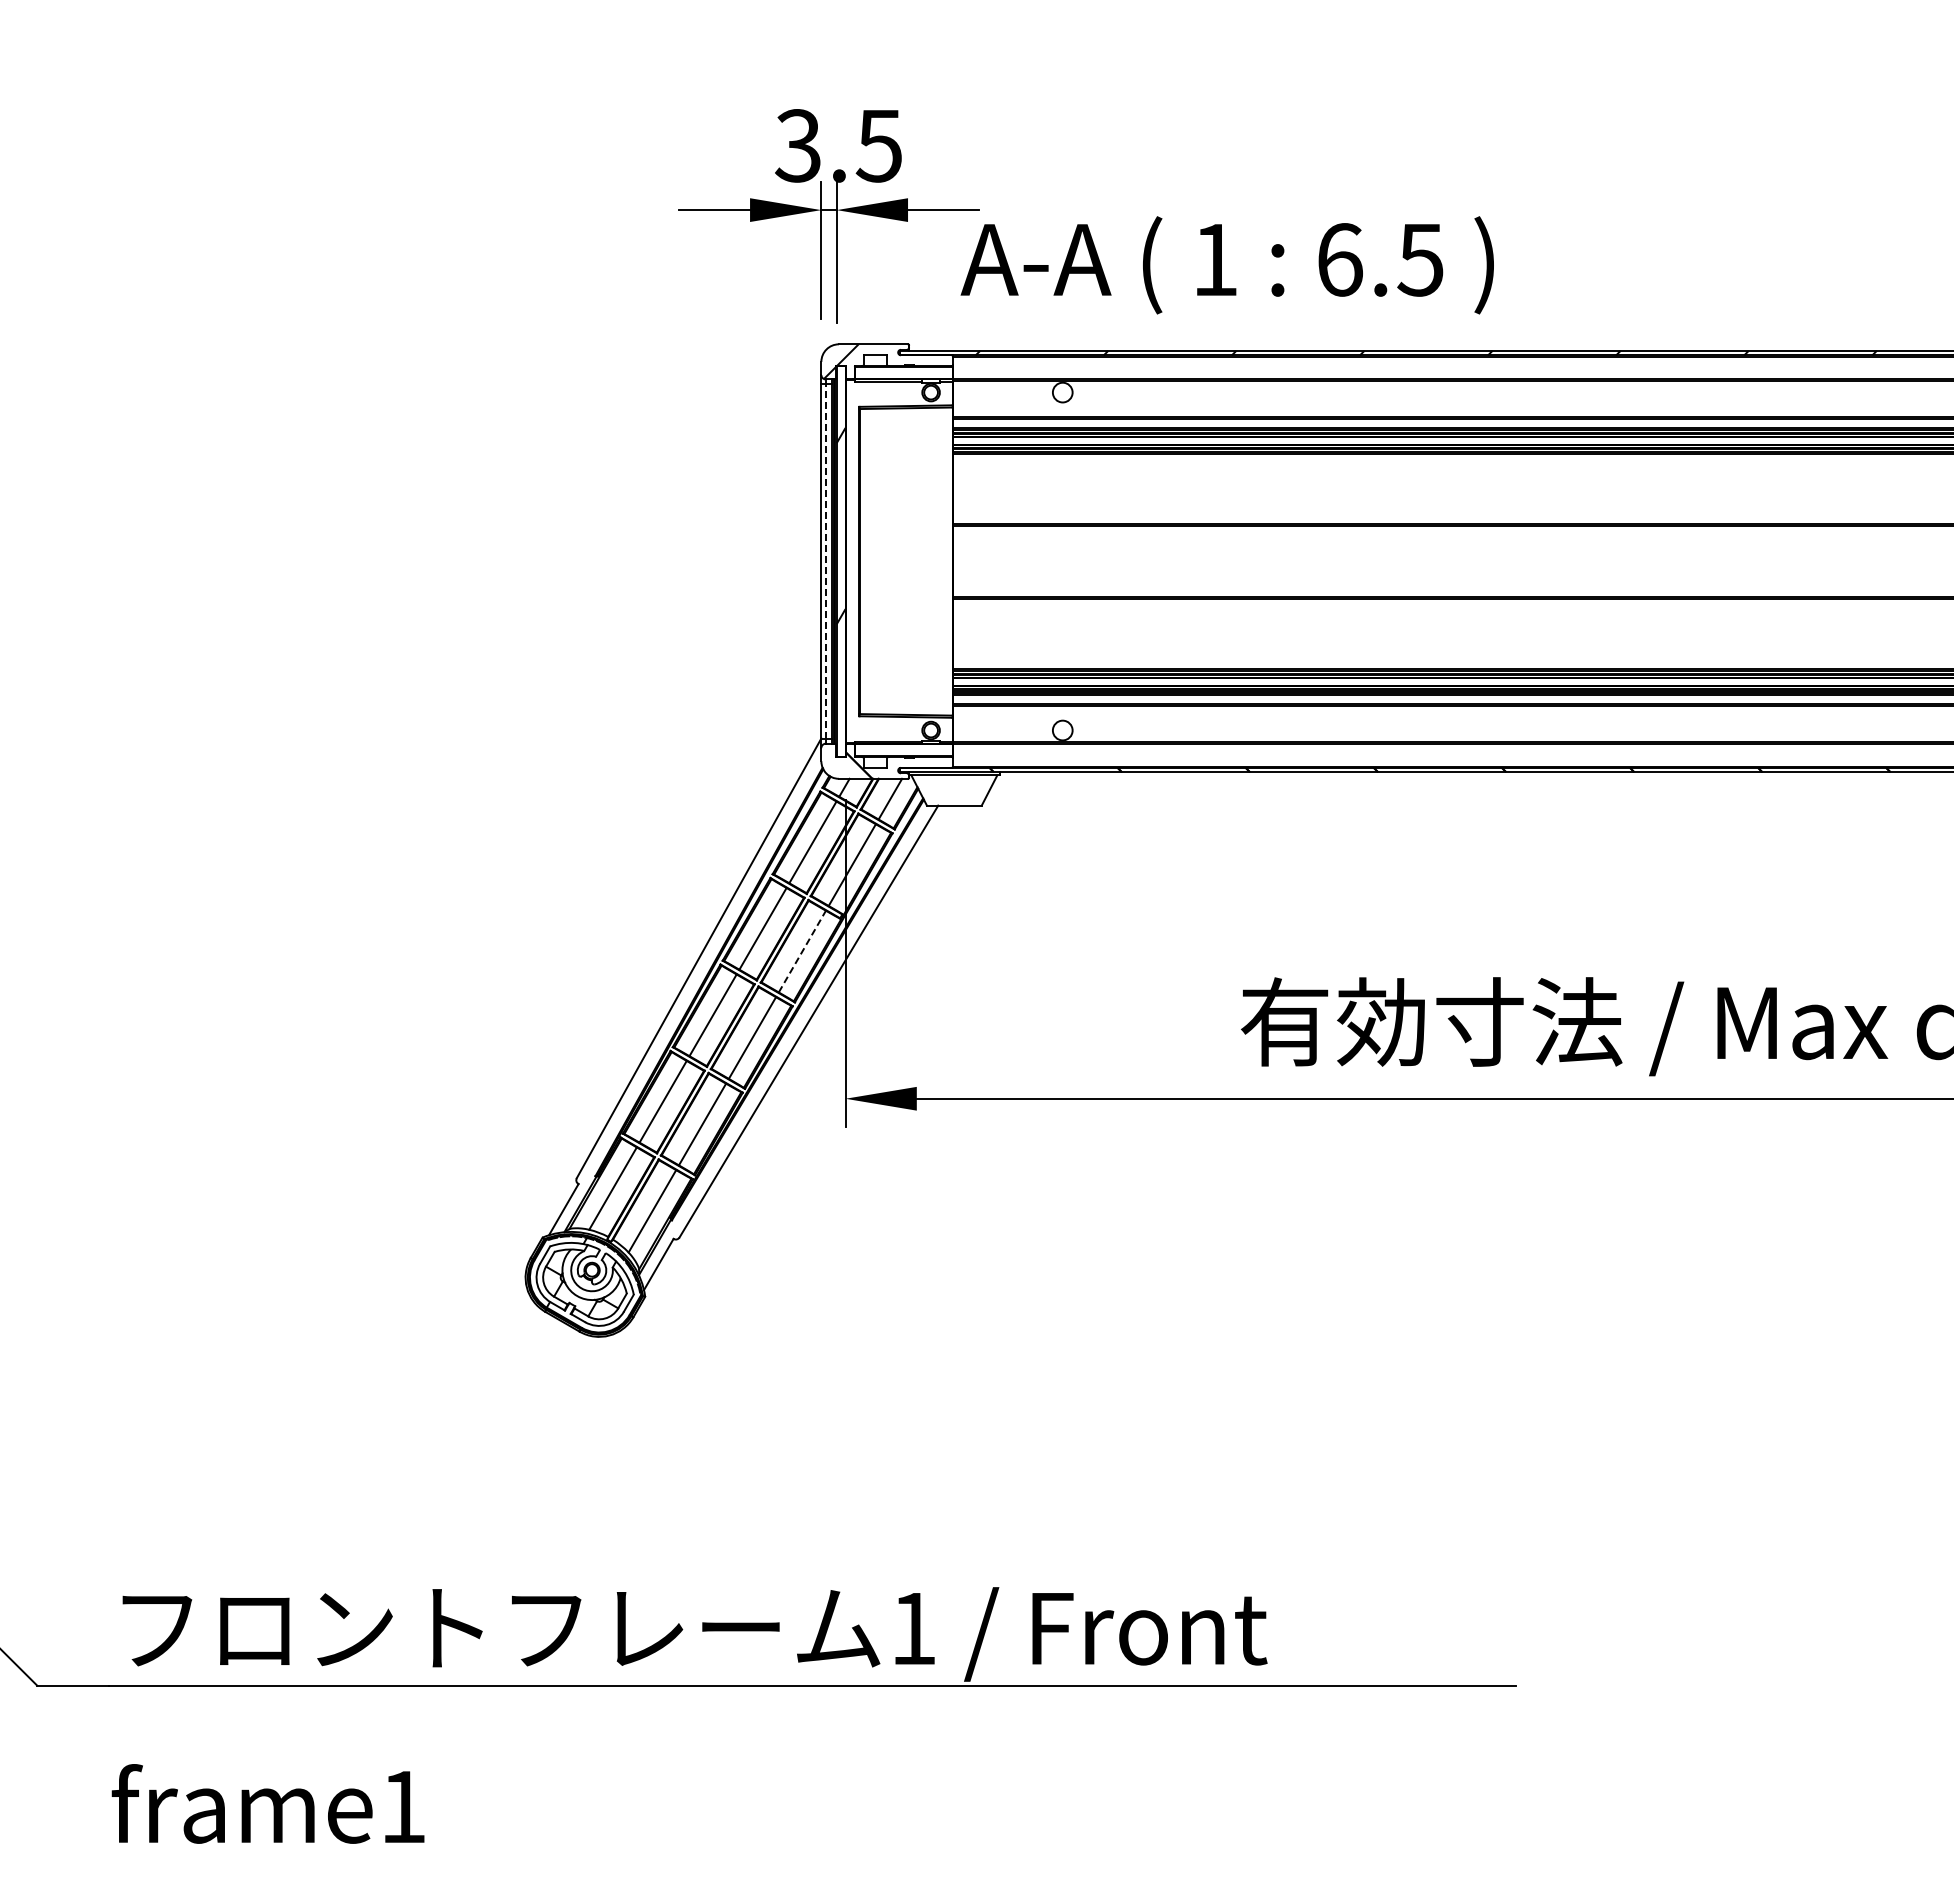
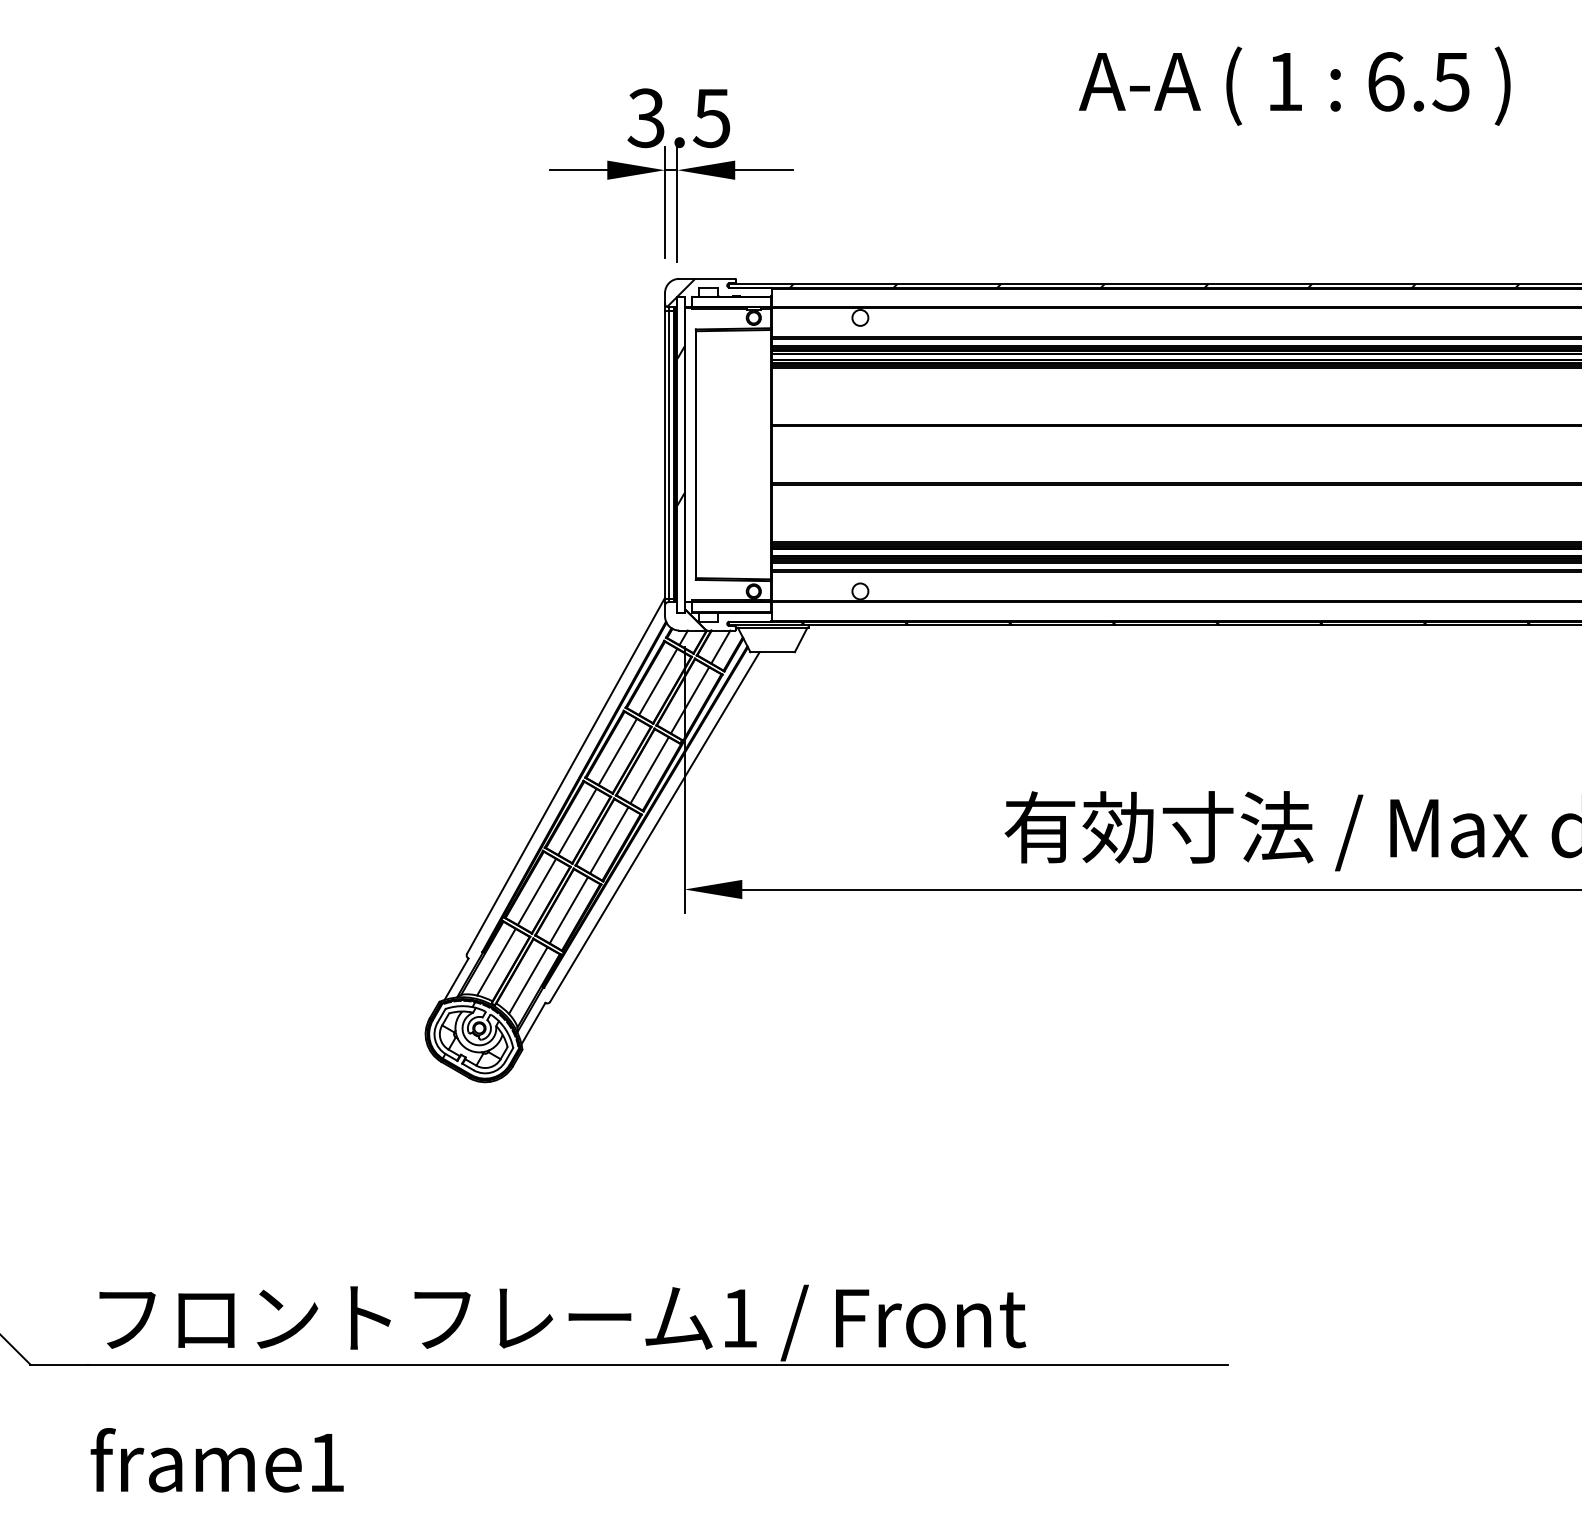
text: (1226, 265) -> (1294, 86), moved
line: (825, 561) -> (668, 454), dashed -> solid
line: (802, 951) -> (649, 770), dashed -> solid

